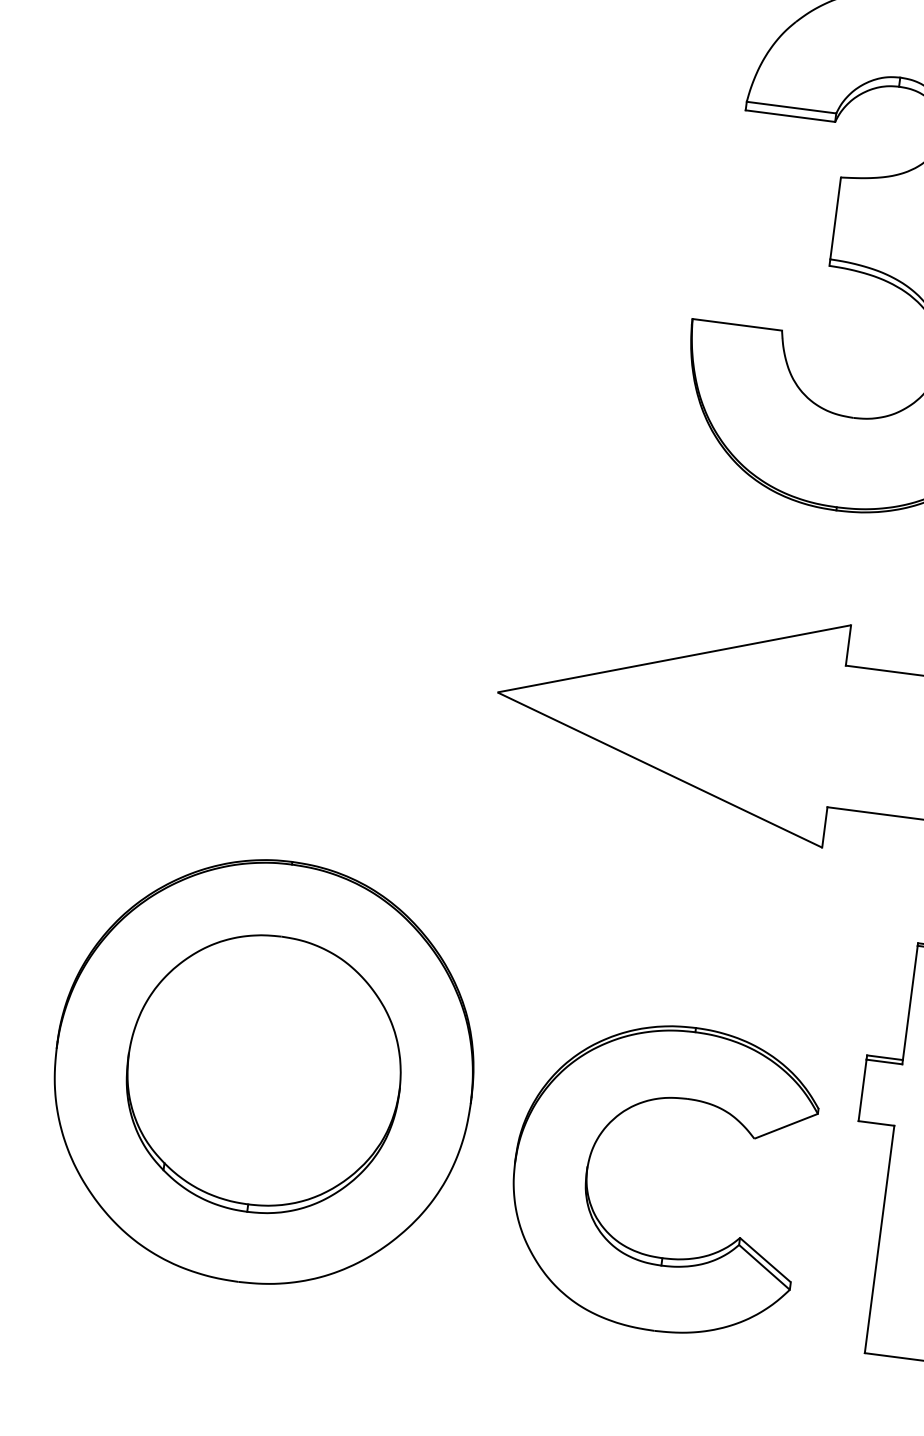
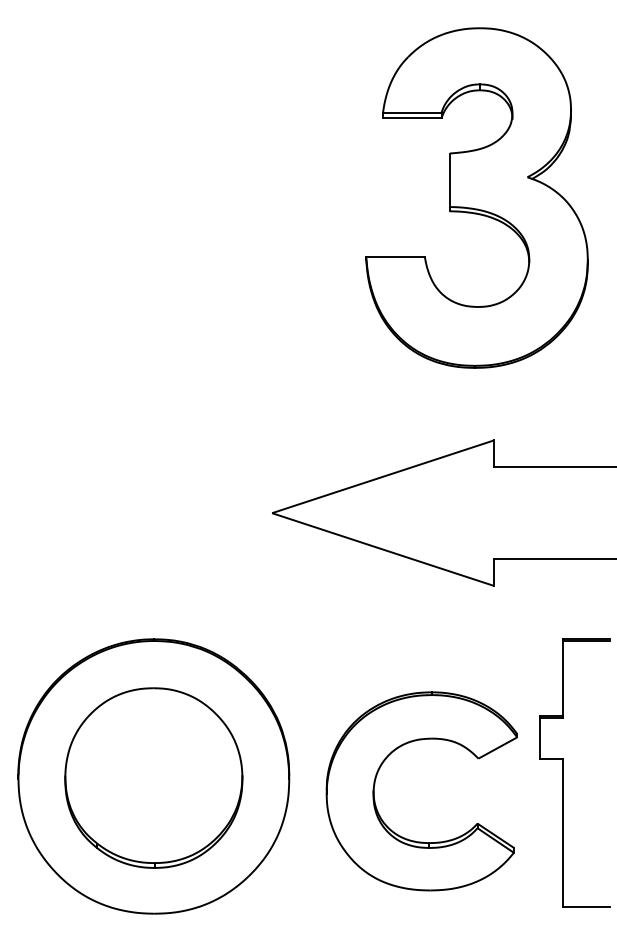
part: (591, 1157) -> (375, 784), moved

